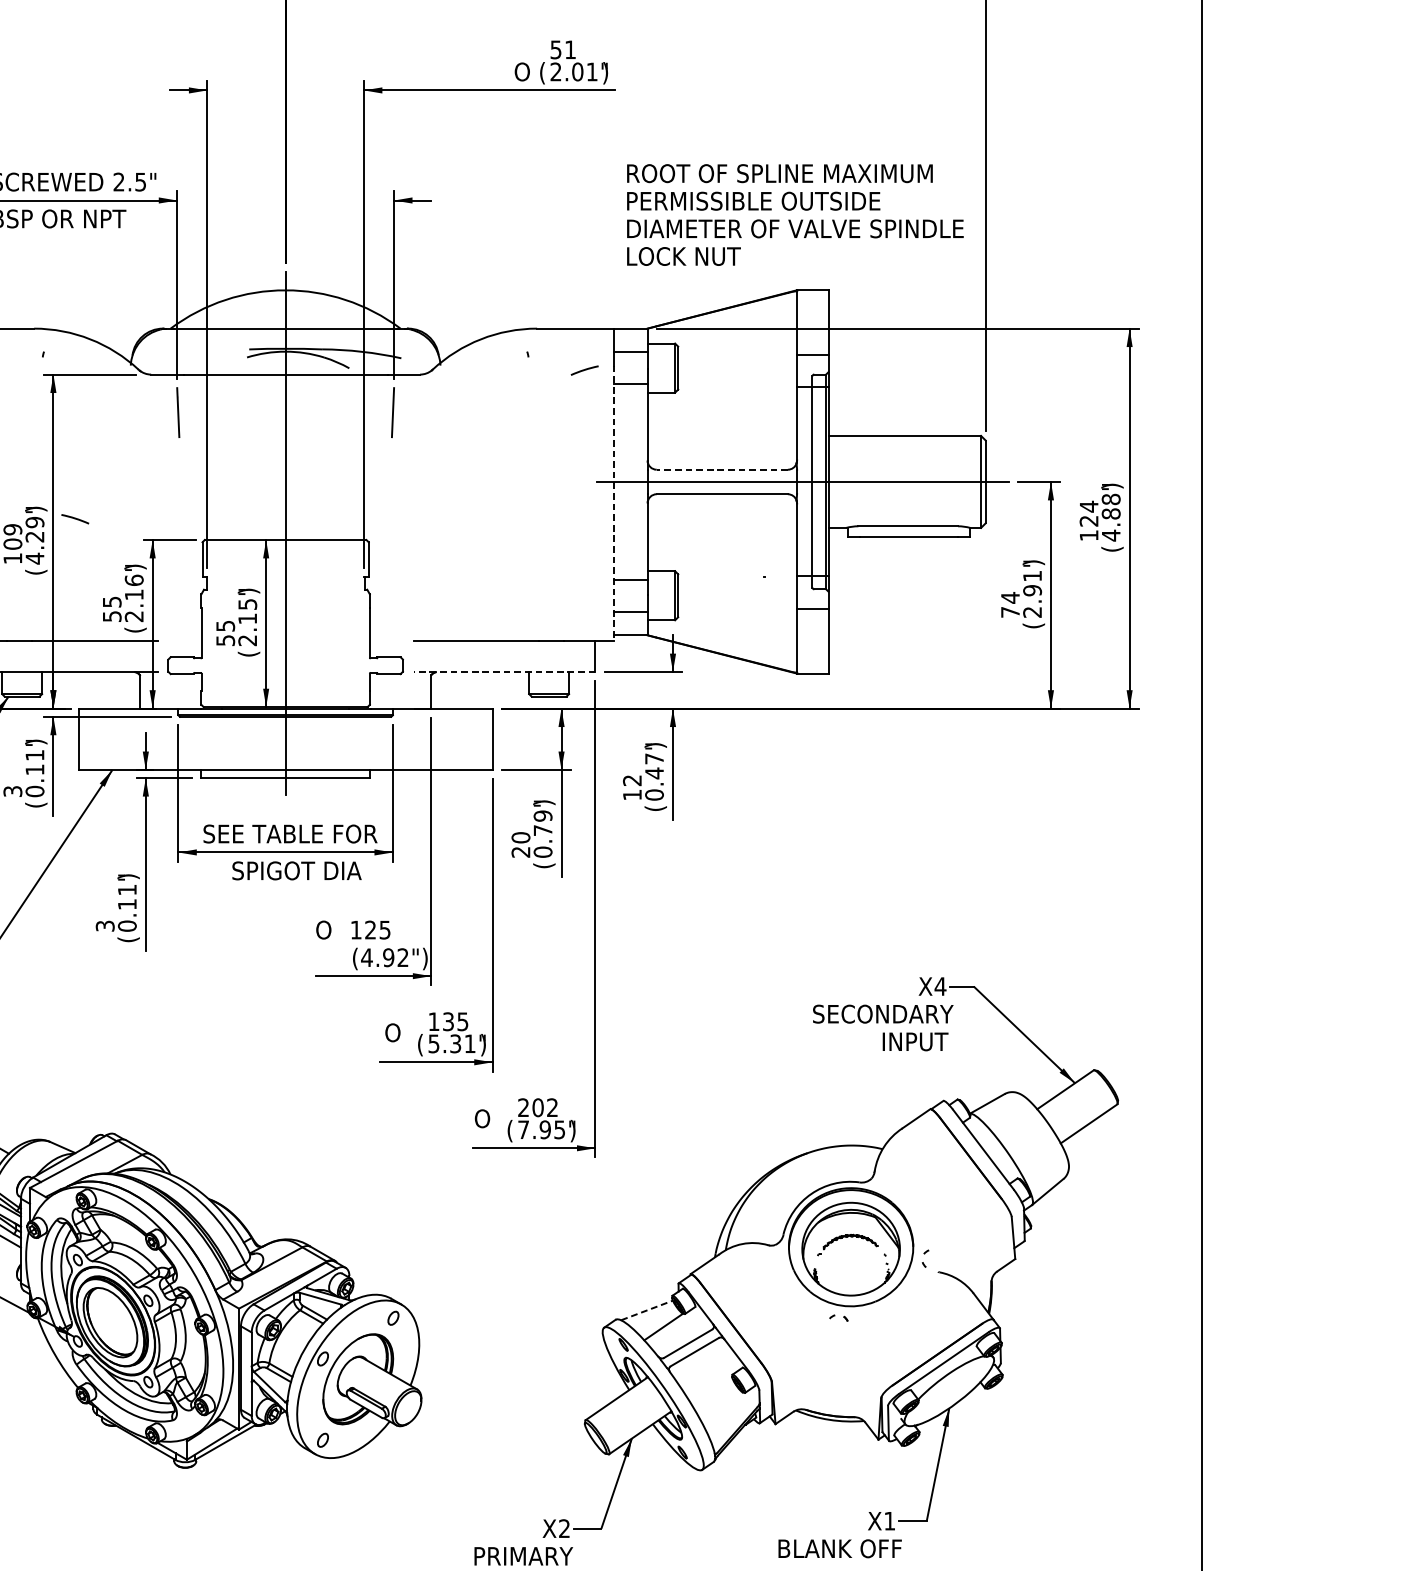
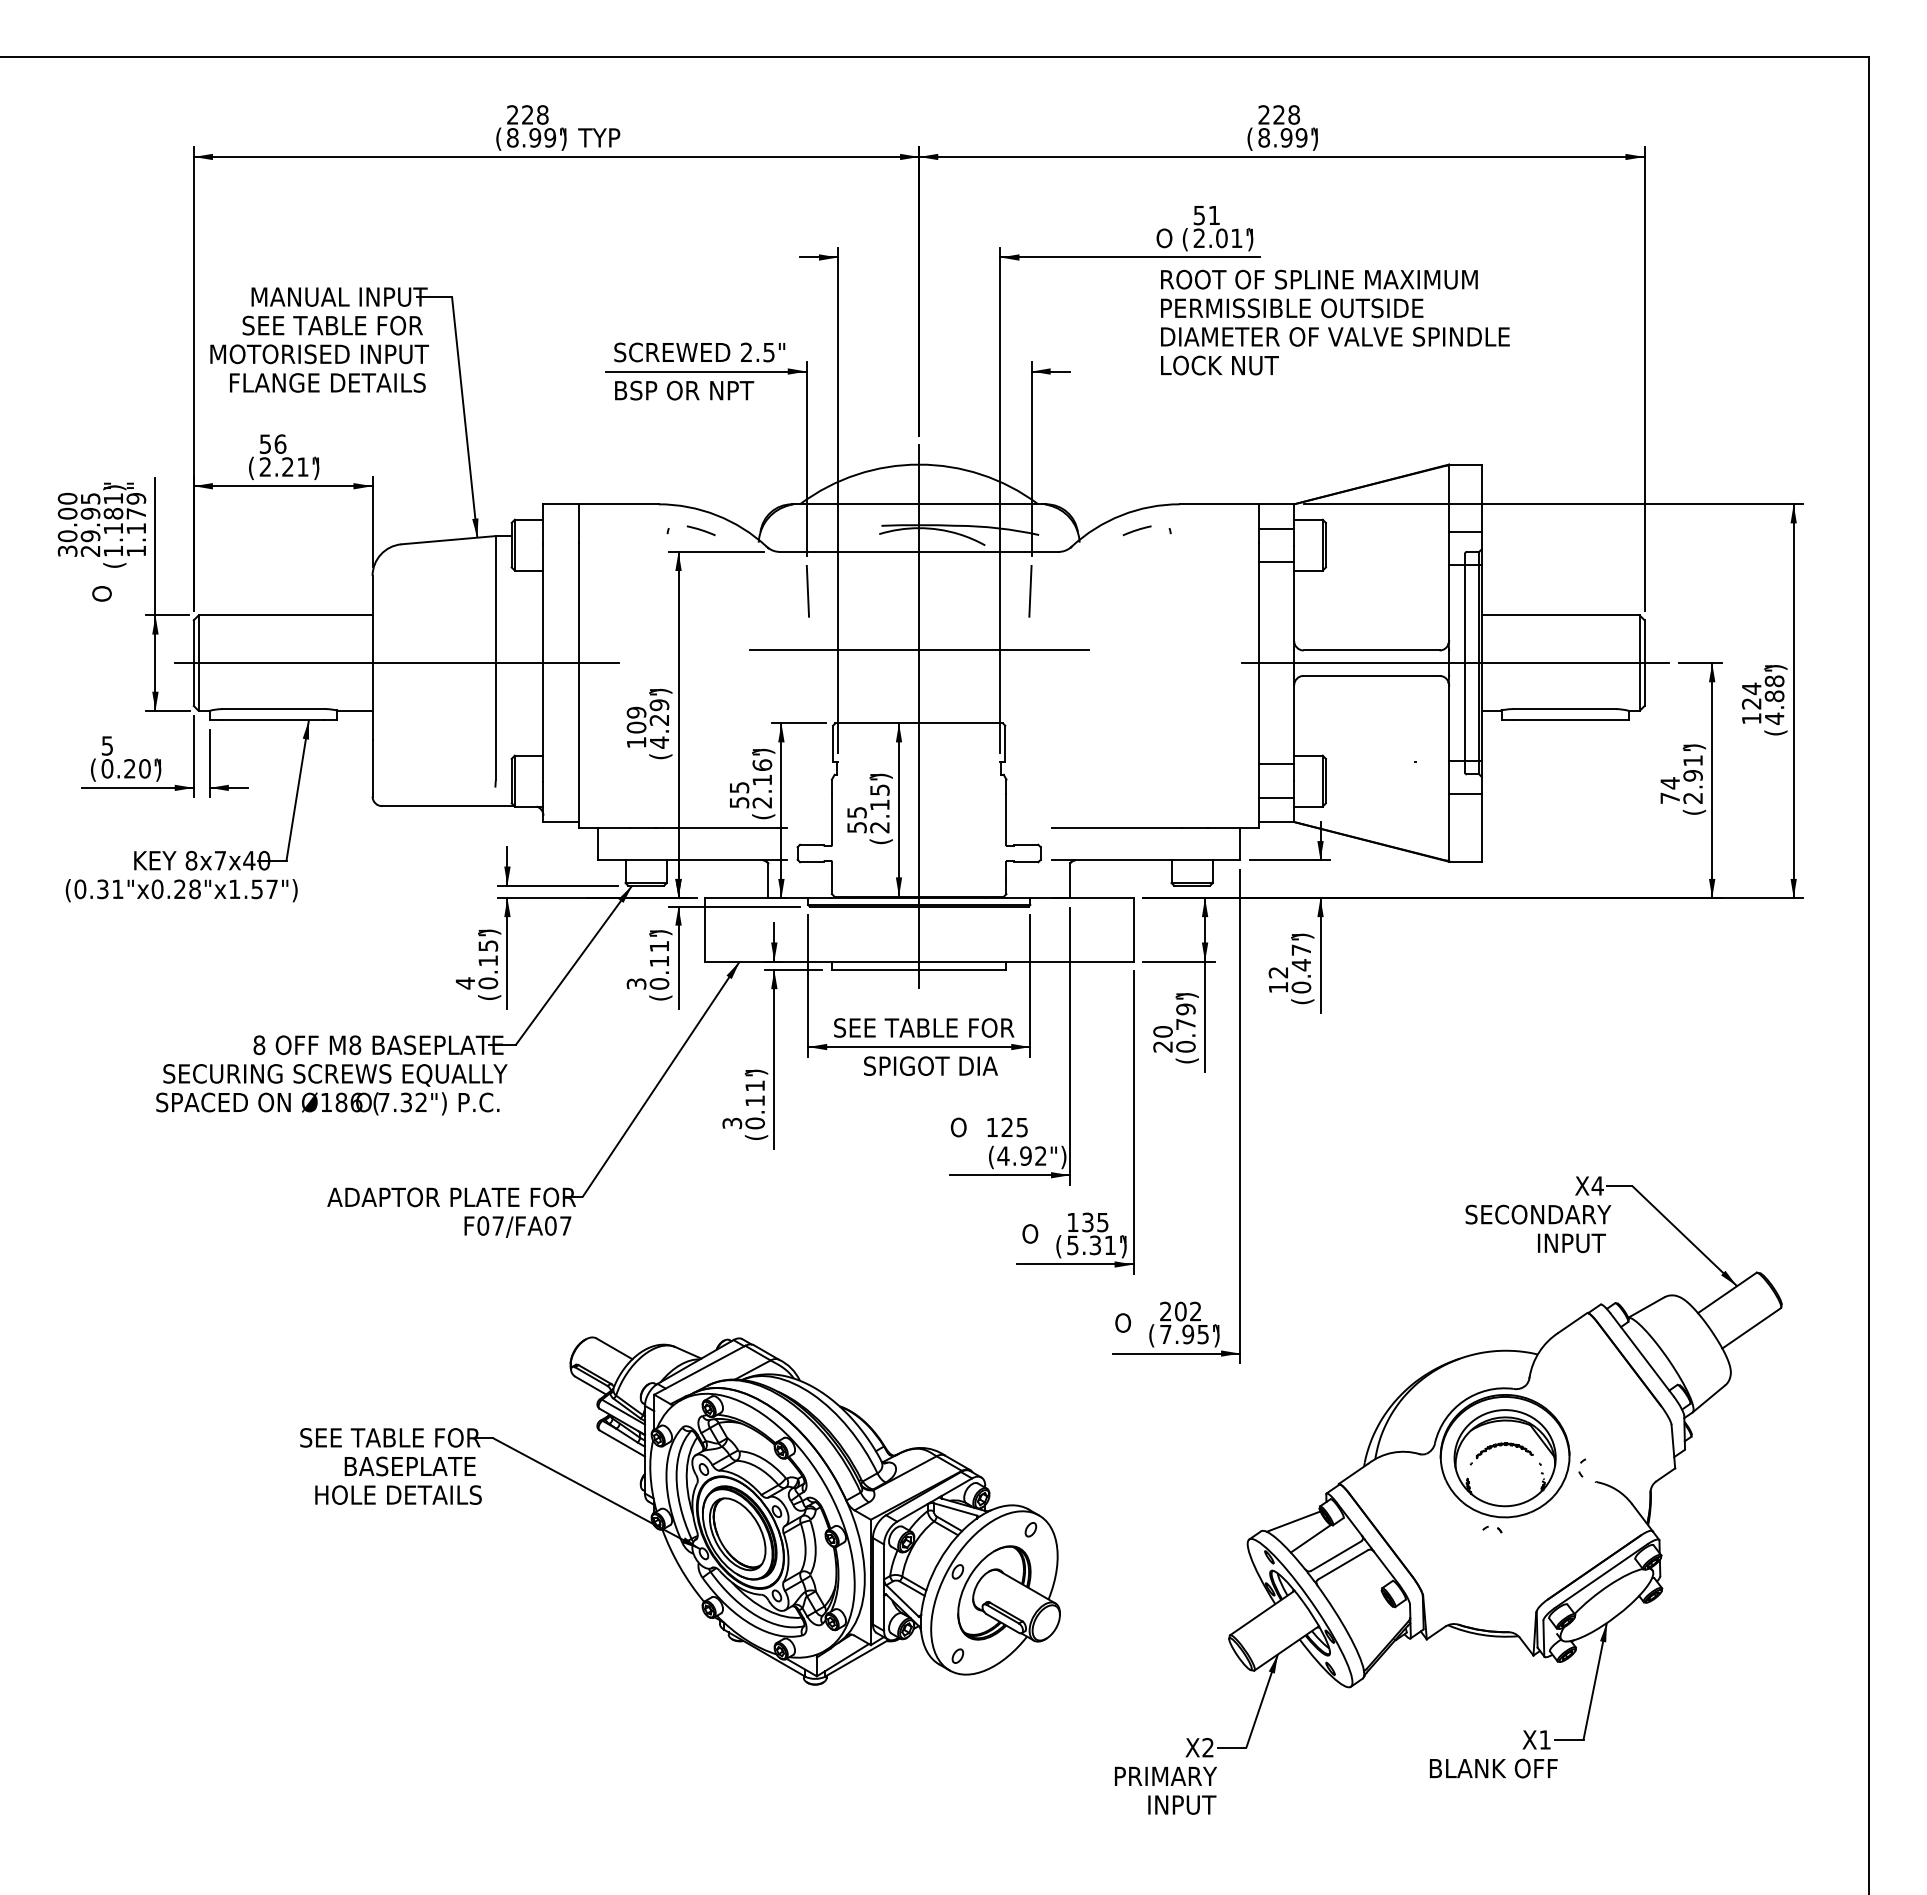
text: (795, 214) -> (1335, 322), moved
line: (584, 370) -> (1136, 530), moved
line: (284, 469) -> (918, 650), added
line: (722, 469) -> (1371, 650), dashed -> solid
line: (614, 503) -> (1259, 685), dashed -> solid
line: (74, 518) -> (700, 530), moved
line: (504, 672) -> (1145, 860), dashed -> solid
line: (646, 1310) -> (1293, 1521), dashed -> solid

